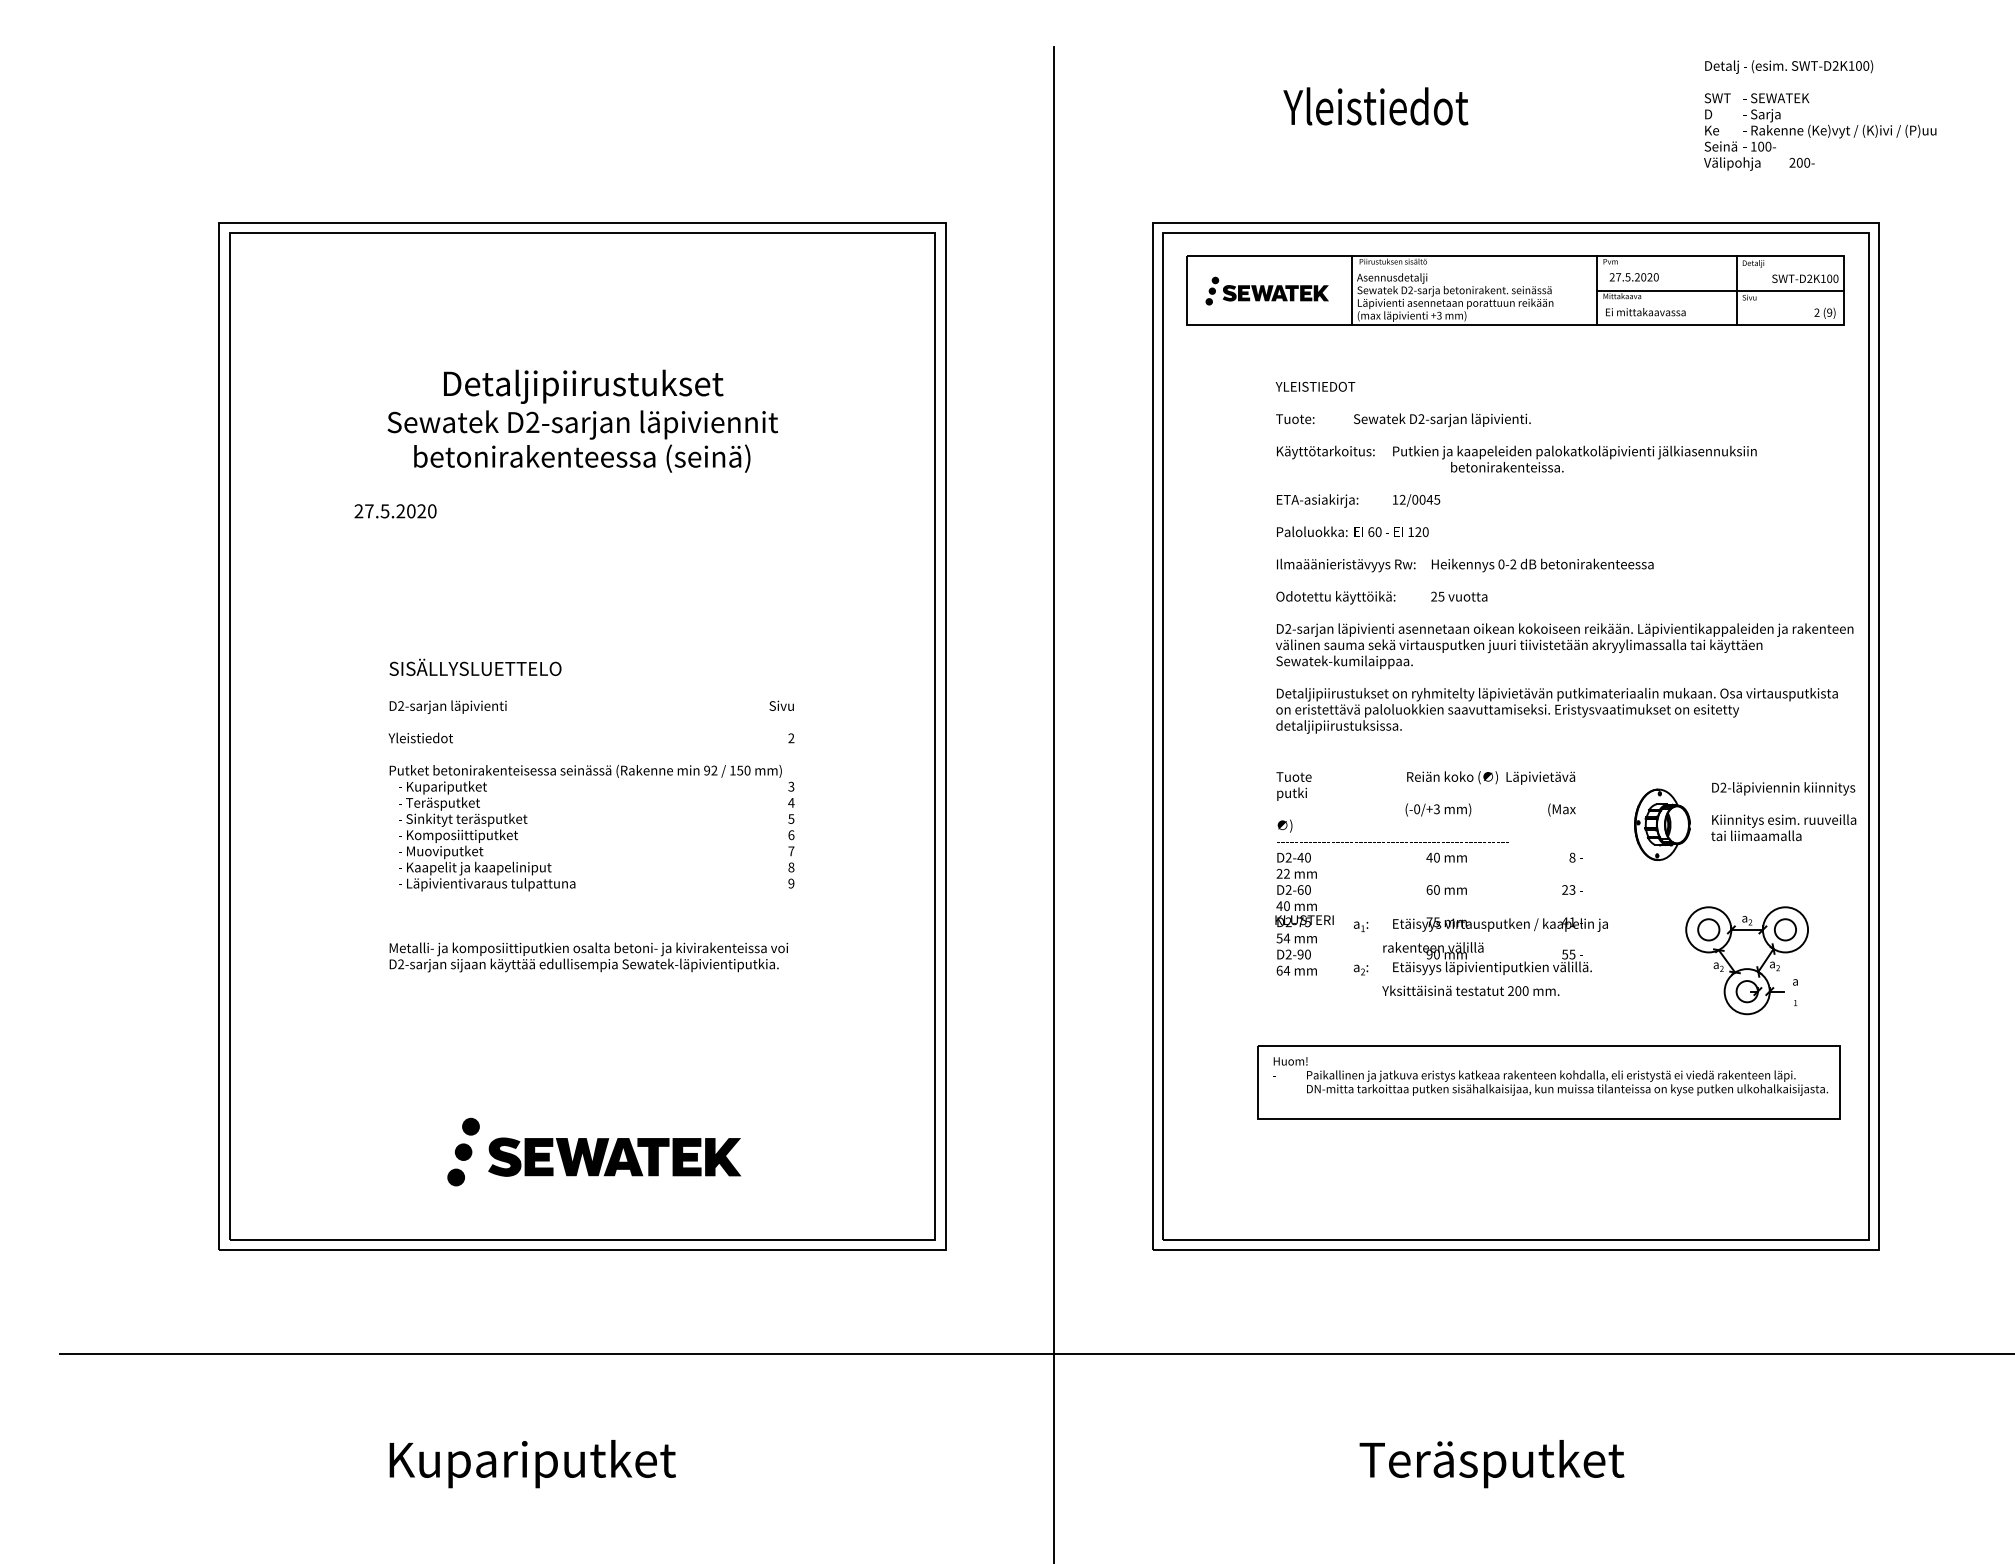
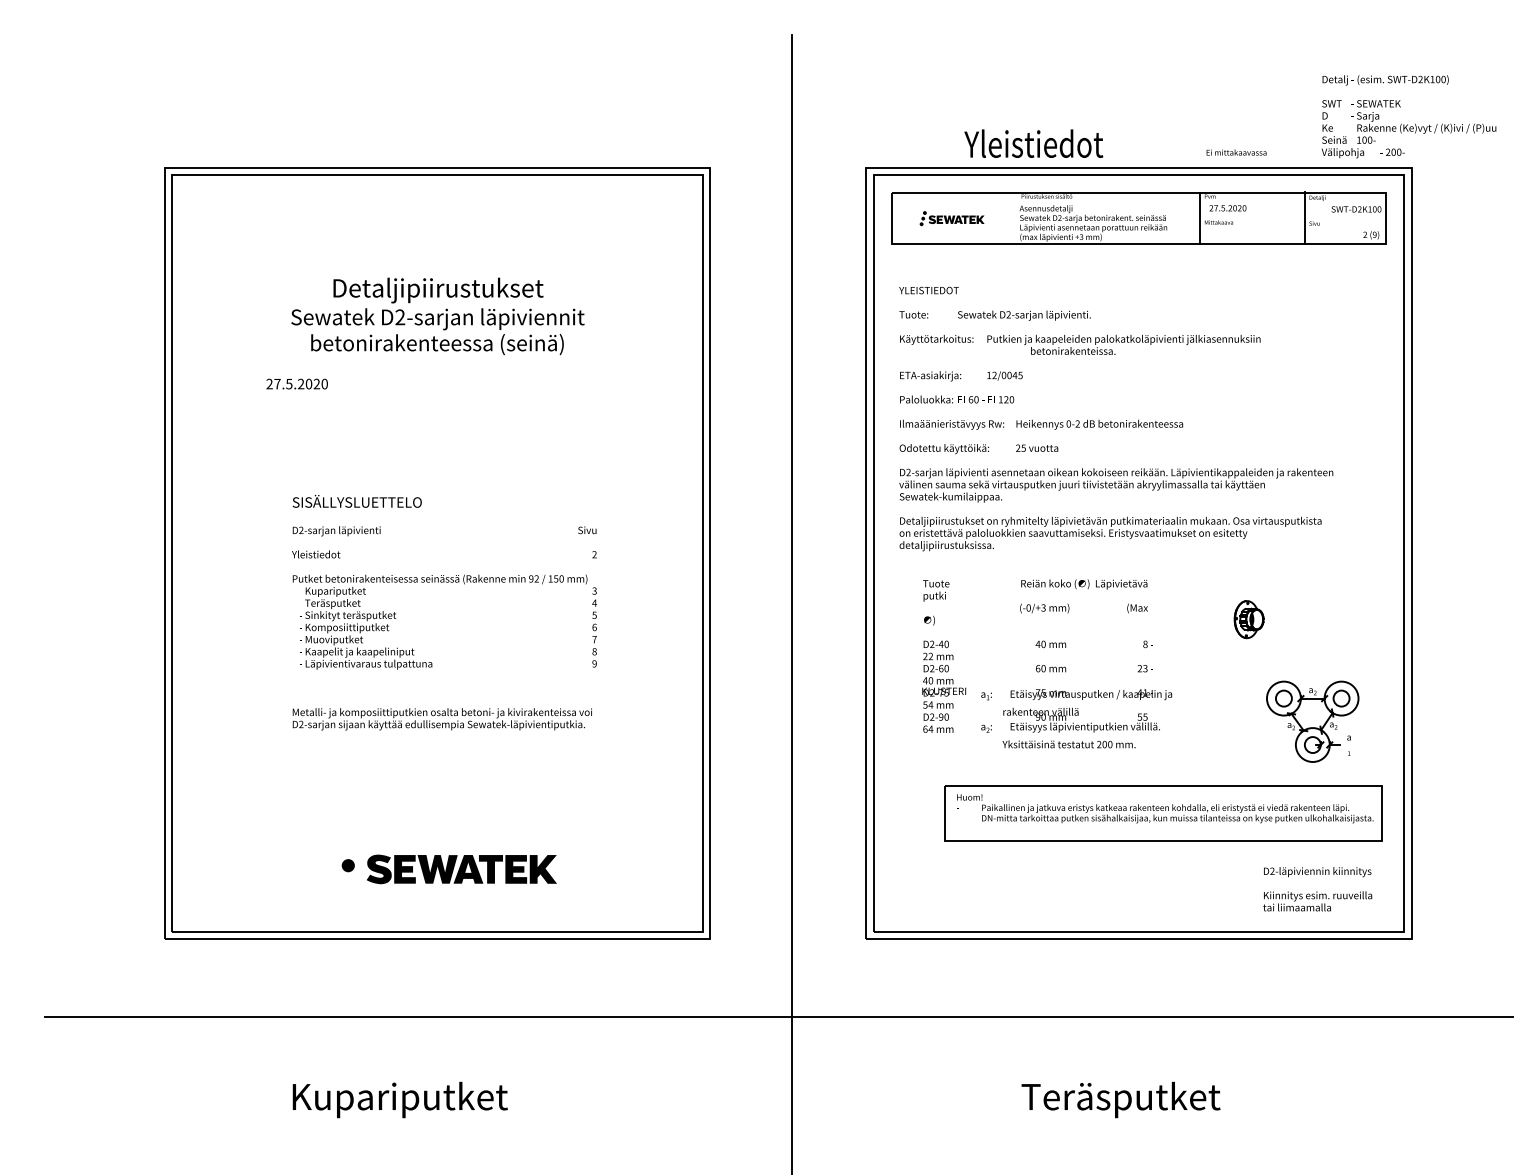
text: (1375, 106) -> (1033, 143), moved
text: (1820, 115) -> (1409, 116), moved
part: (1266, 290) -> (951, 218), size x0.7
line: (1351, 290) -> (1015, 218), removed
line: (1720, 290) -> (1292, 218), removed
text: (1645, 312) -> (1236, 152), moved
text: (1564, 557) -> (1116, 418), moved
text: (1783, 811) -> (1317, 889), moved
part: (1662, 824) -> (1249, 619), size x0.7
text: (1441, 883) -> (1047, 663), moved
fill: (470, 1126) -> (353, 846), removed
fill: (456, 1177) -> (342, 884), removed

